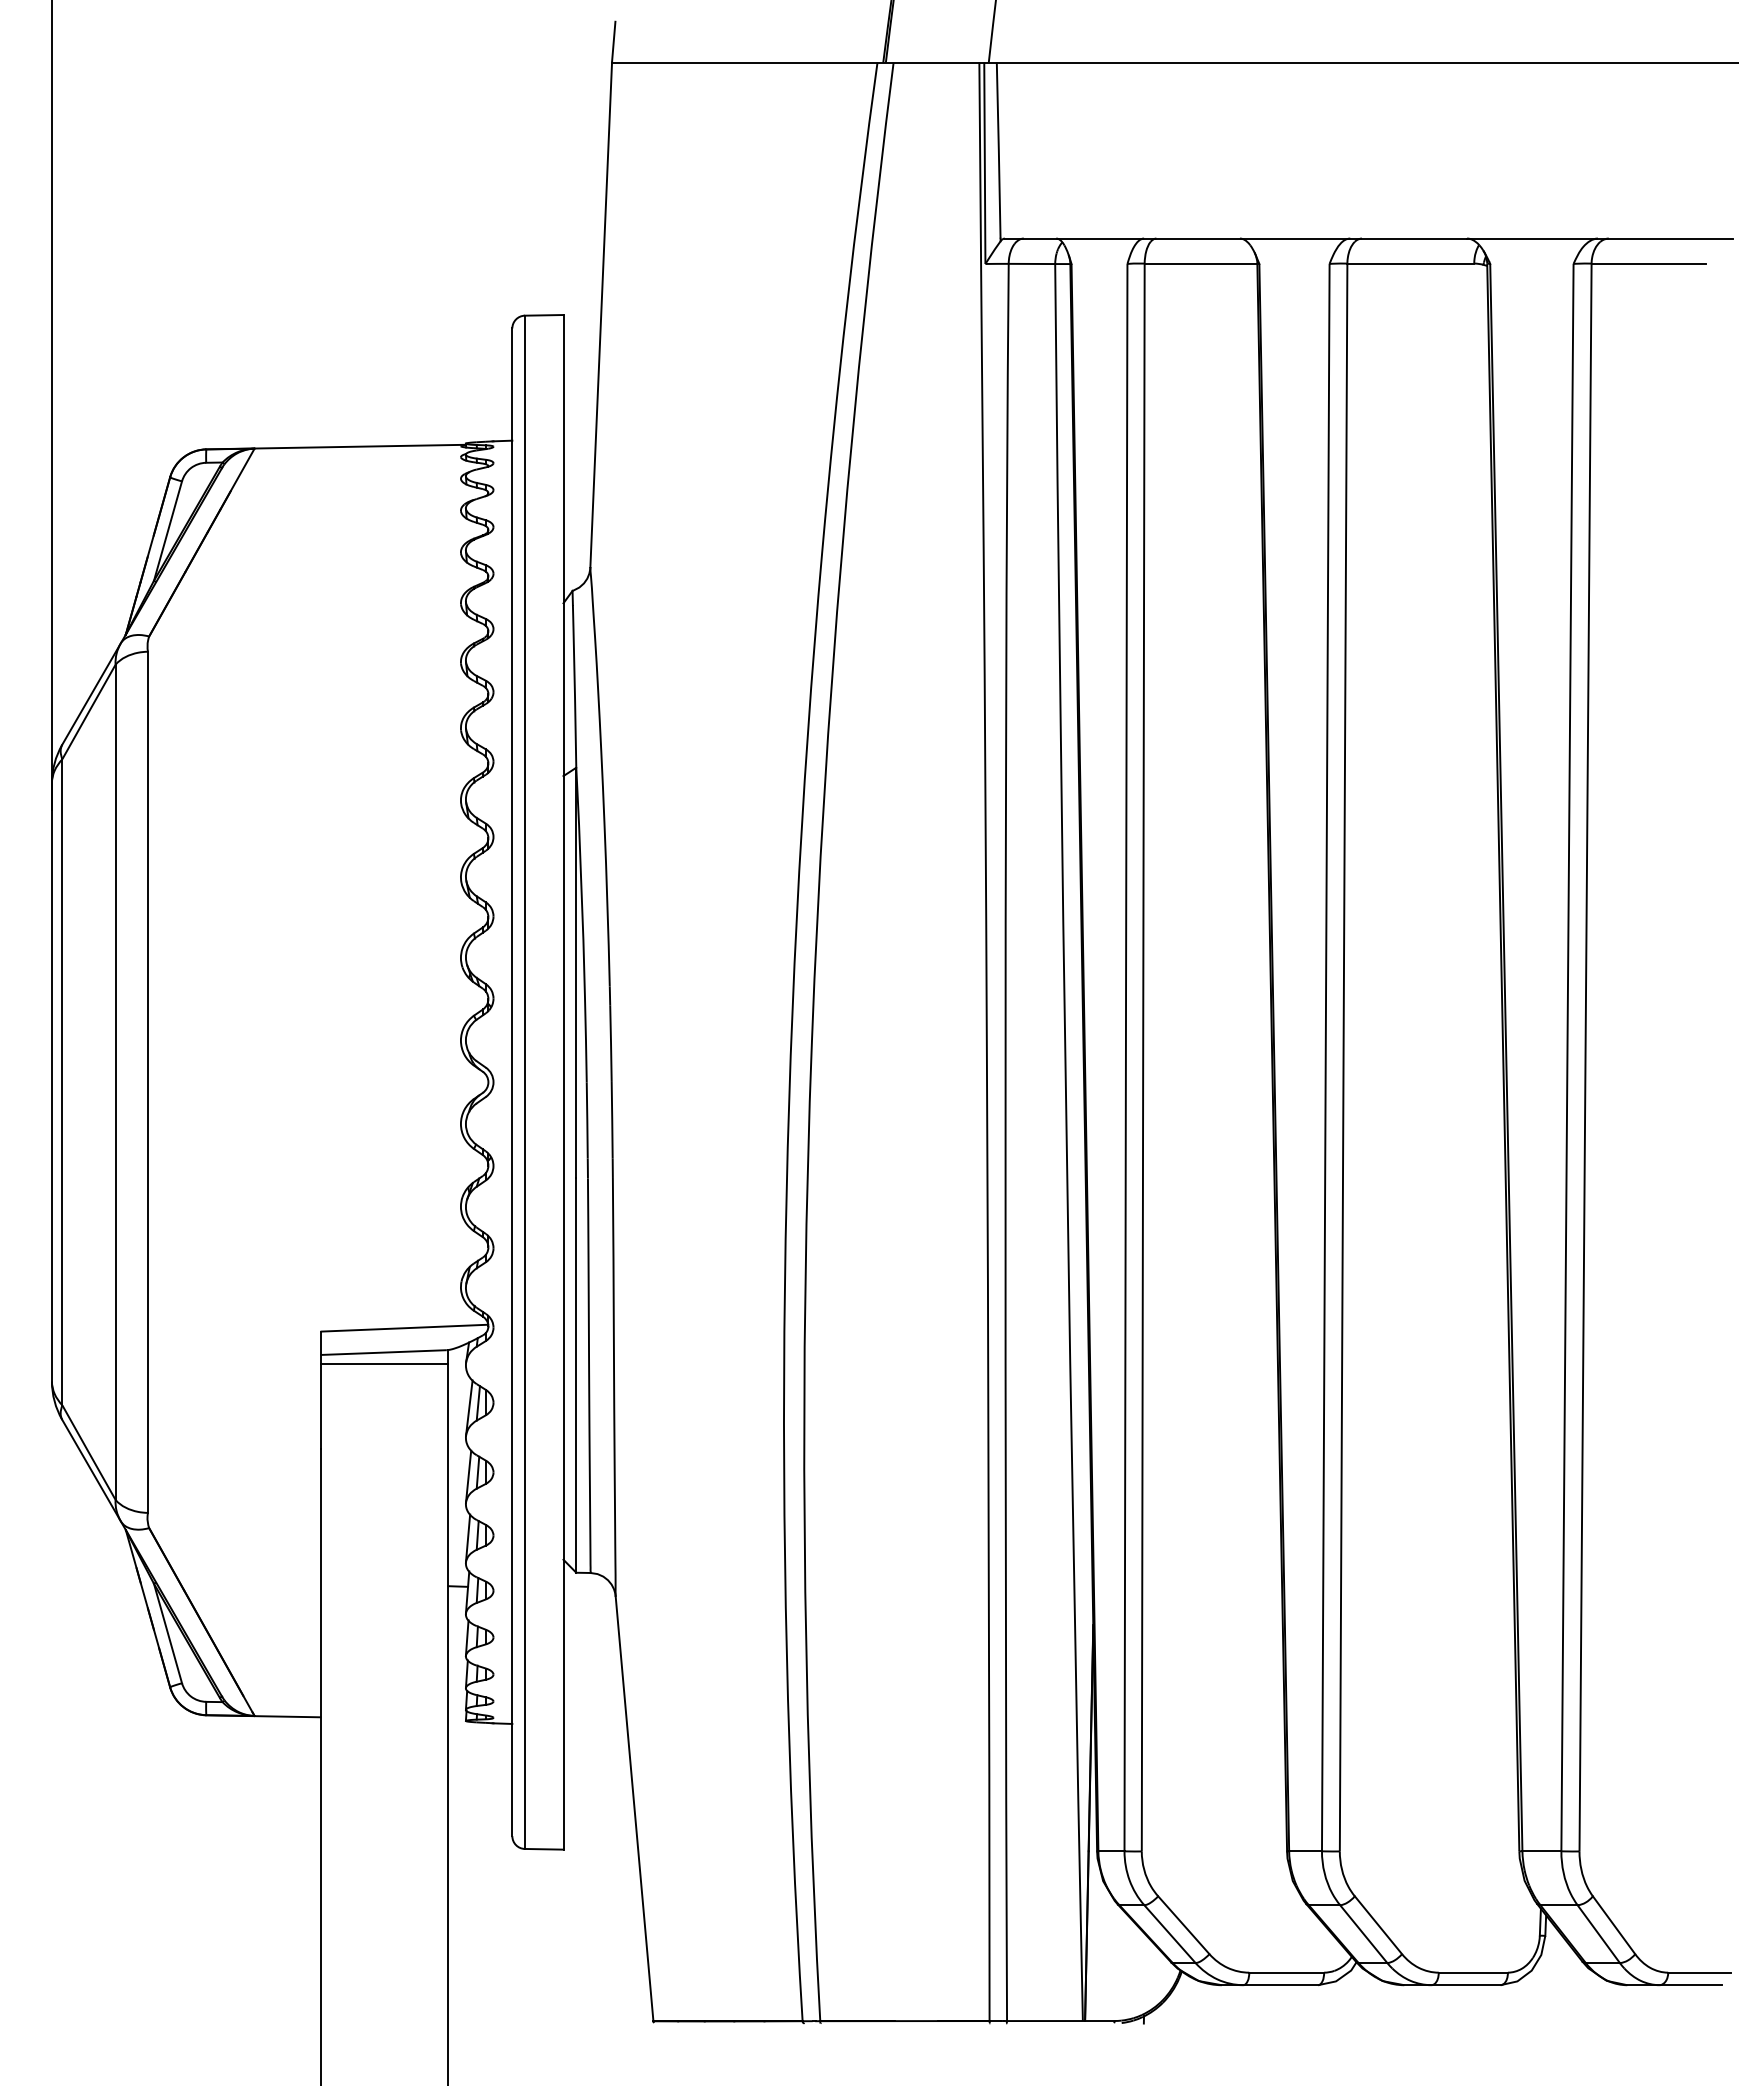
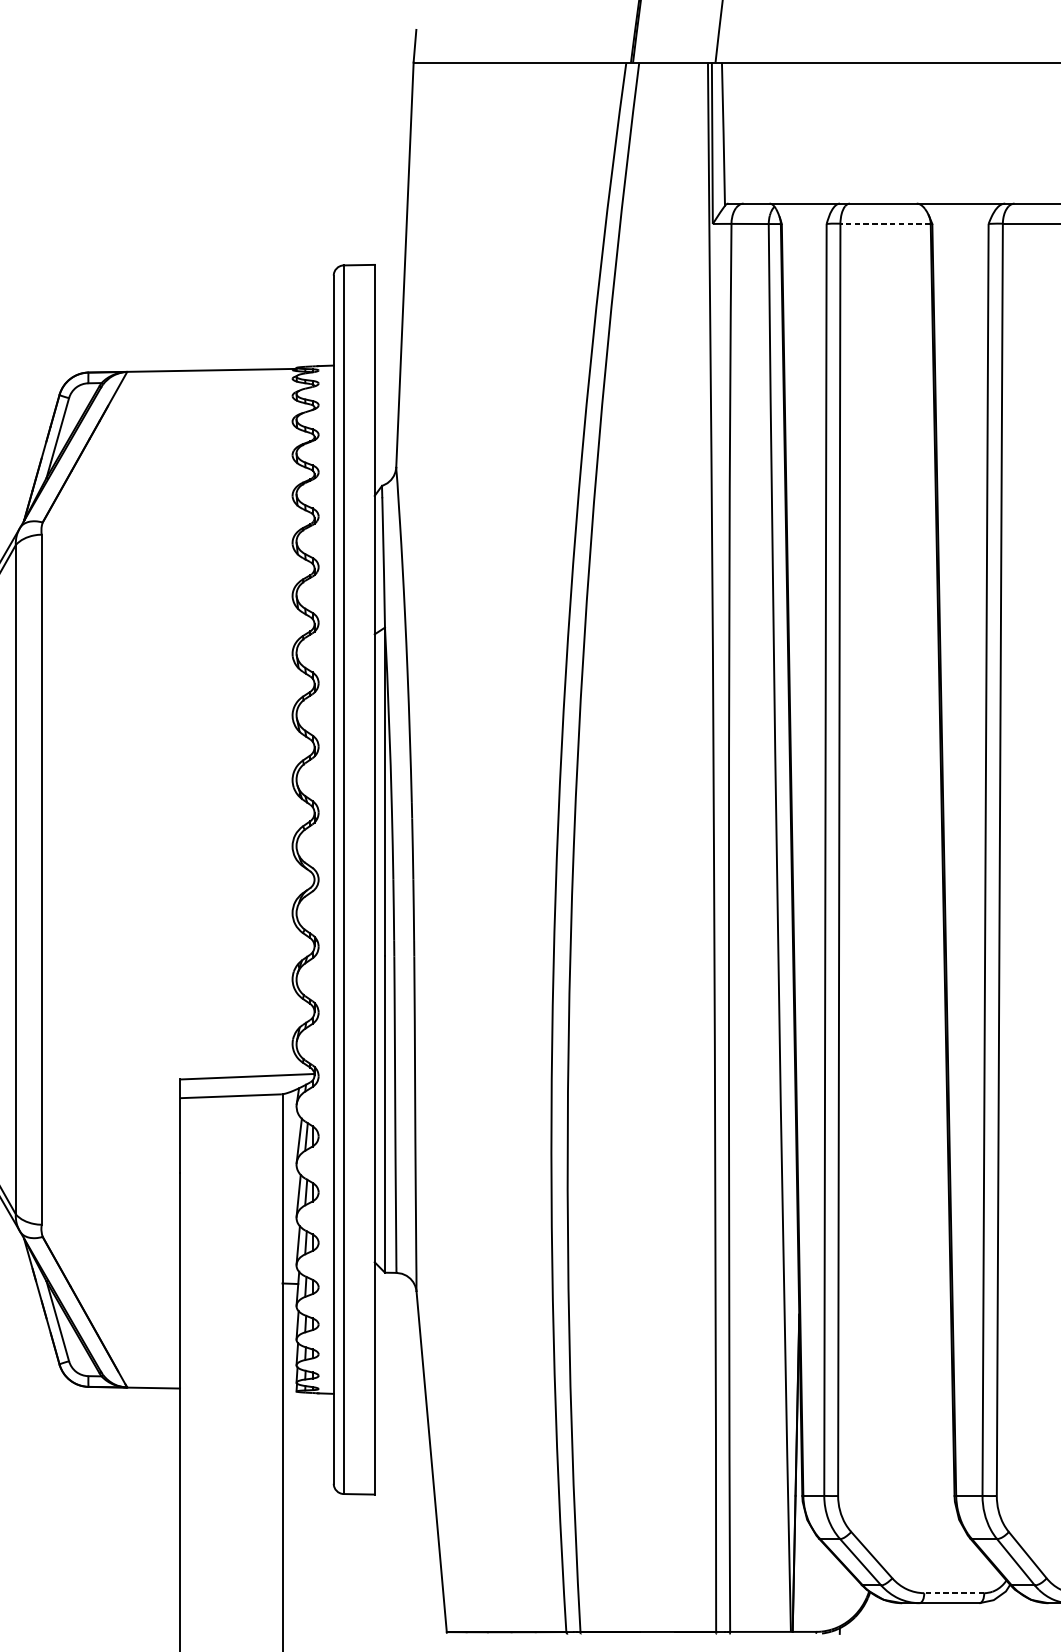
line: (1200, 263) -> (885, 223), solid -> dashed
line: (384, 1363) -> (231, 1105), removed
line: (1286, 1972) -> (954, 1593), solid -> dashed

